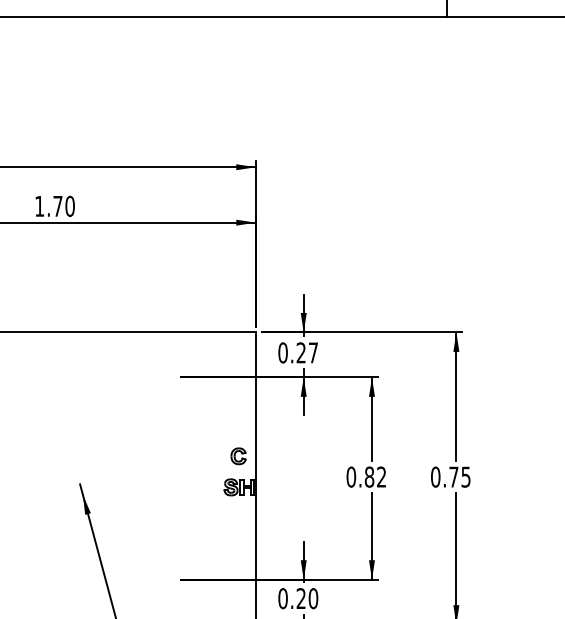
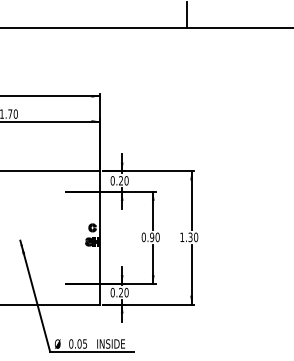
text: (313, 352) -> (126, 180), 0.27 -> 0.20
text: (374, 477) -> (154, 237), 0.82 -> 0.90
text: (451, 477) -> (189, 237), 0.75 -> 1.30

